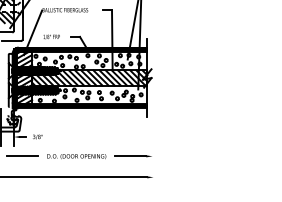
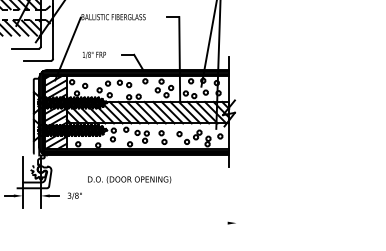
line: (22, 156) -> (53, 223), removed
text: (76, 156) -> (129, 179), moved
line: (130, 156) -> (205, 223), removed

